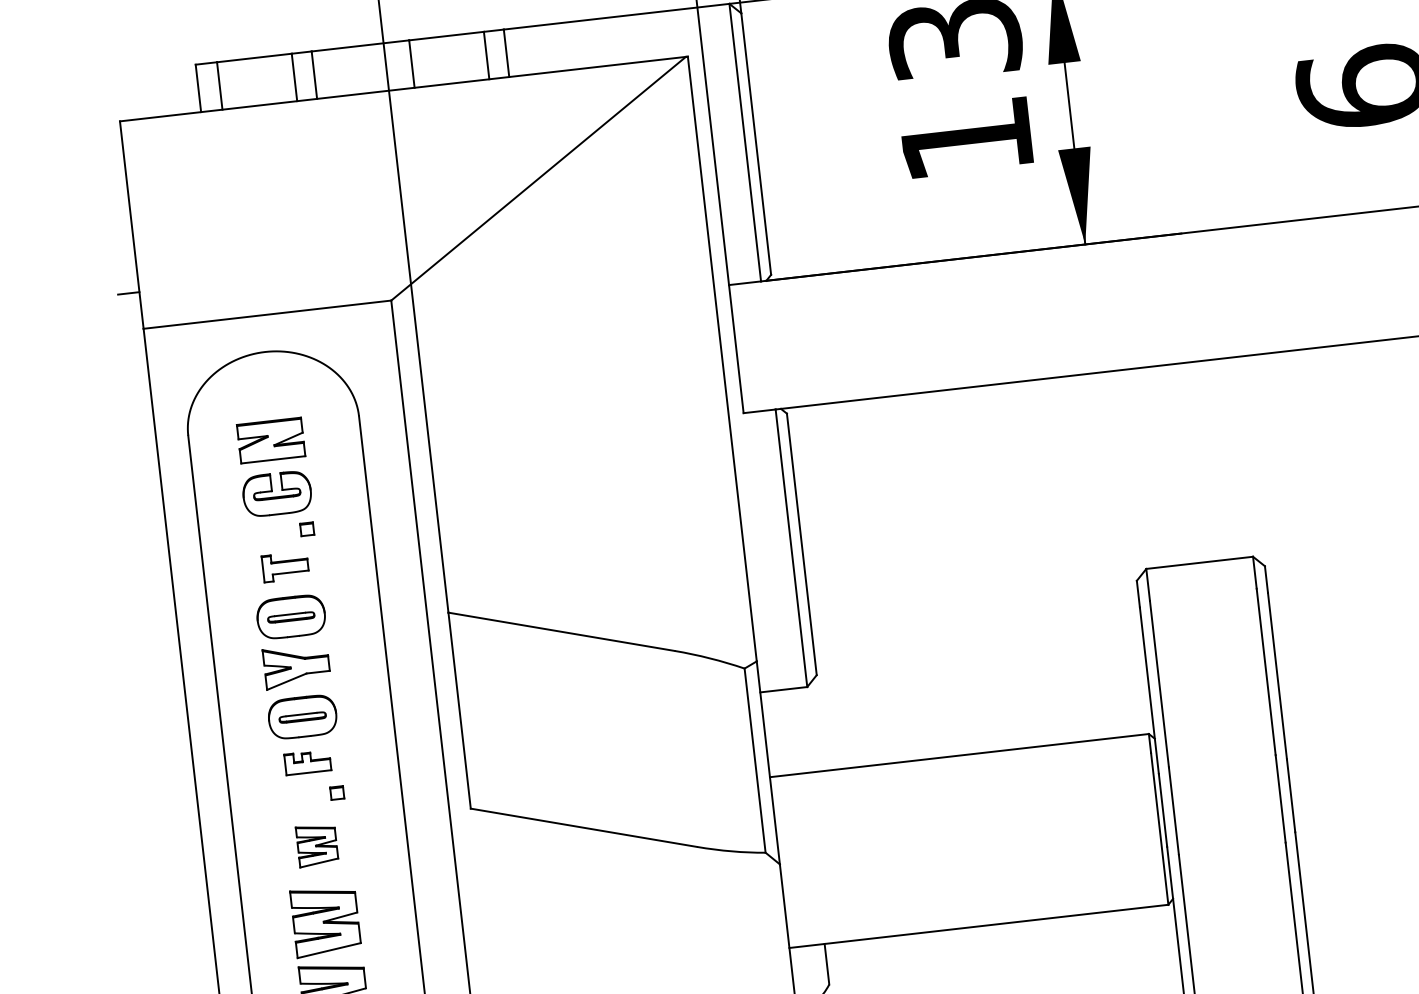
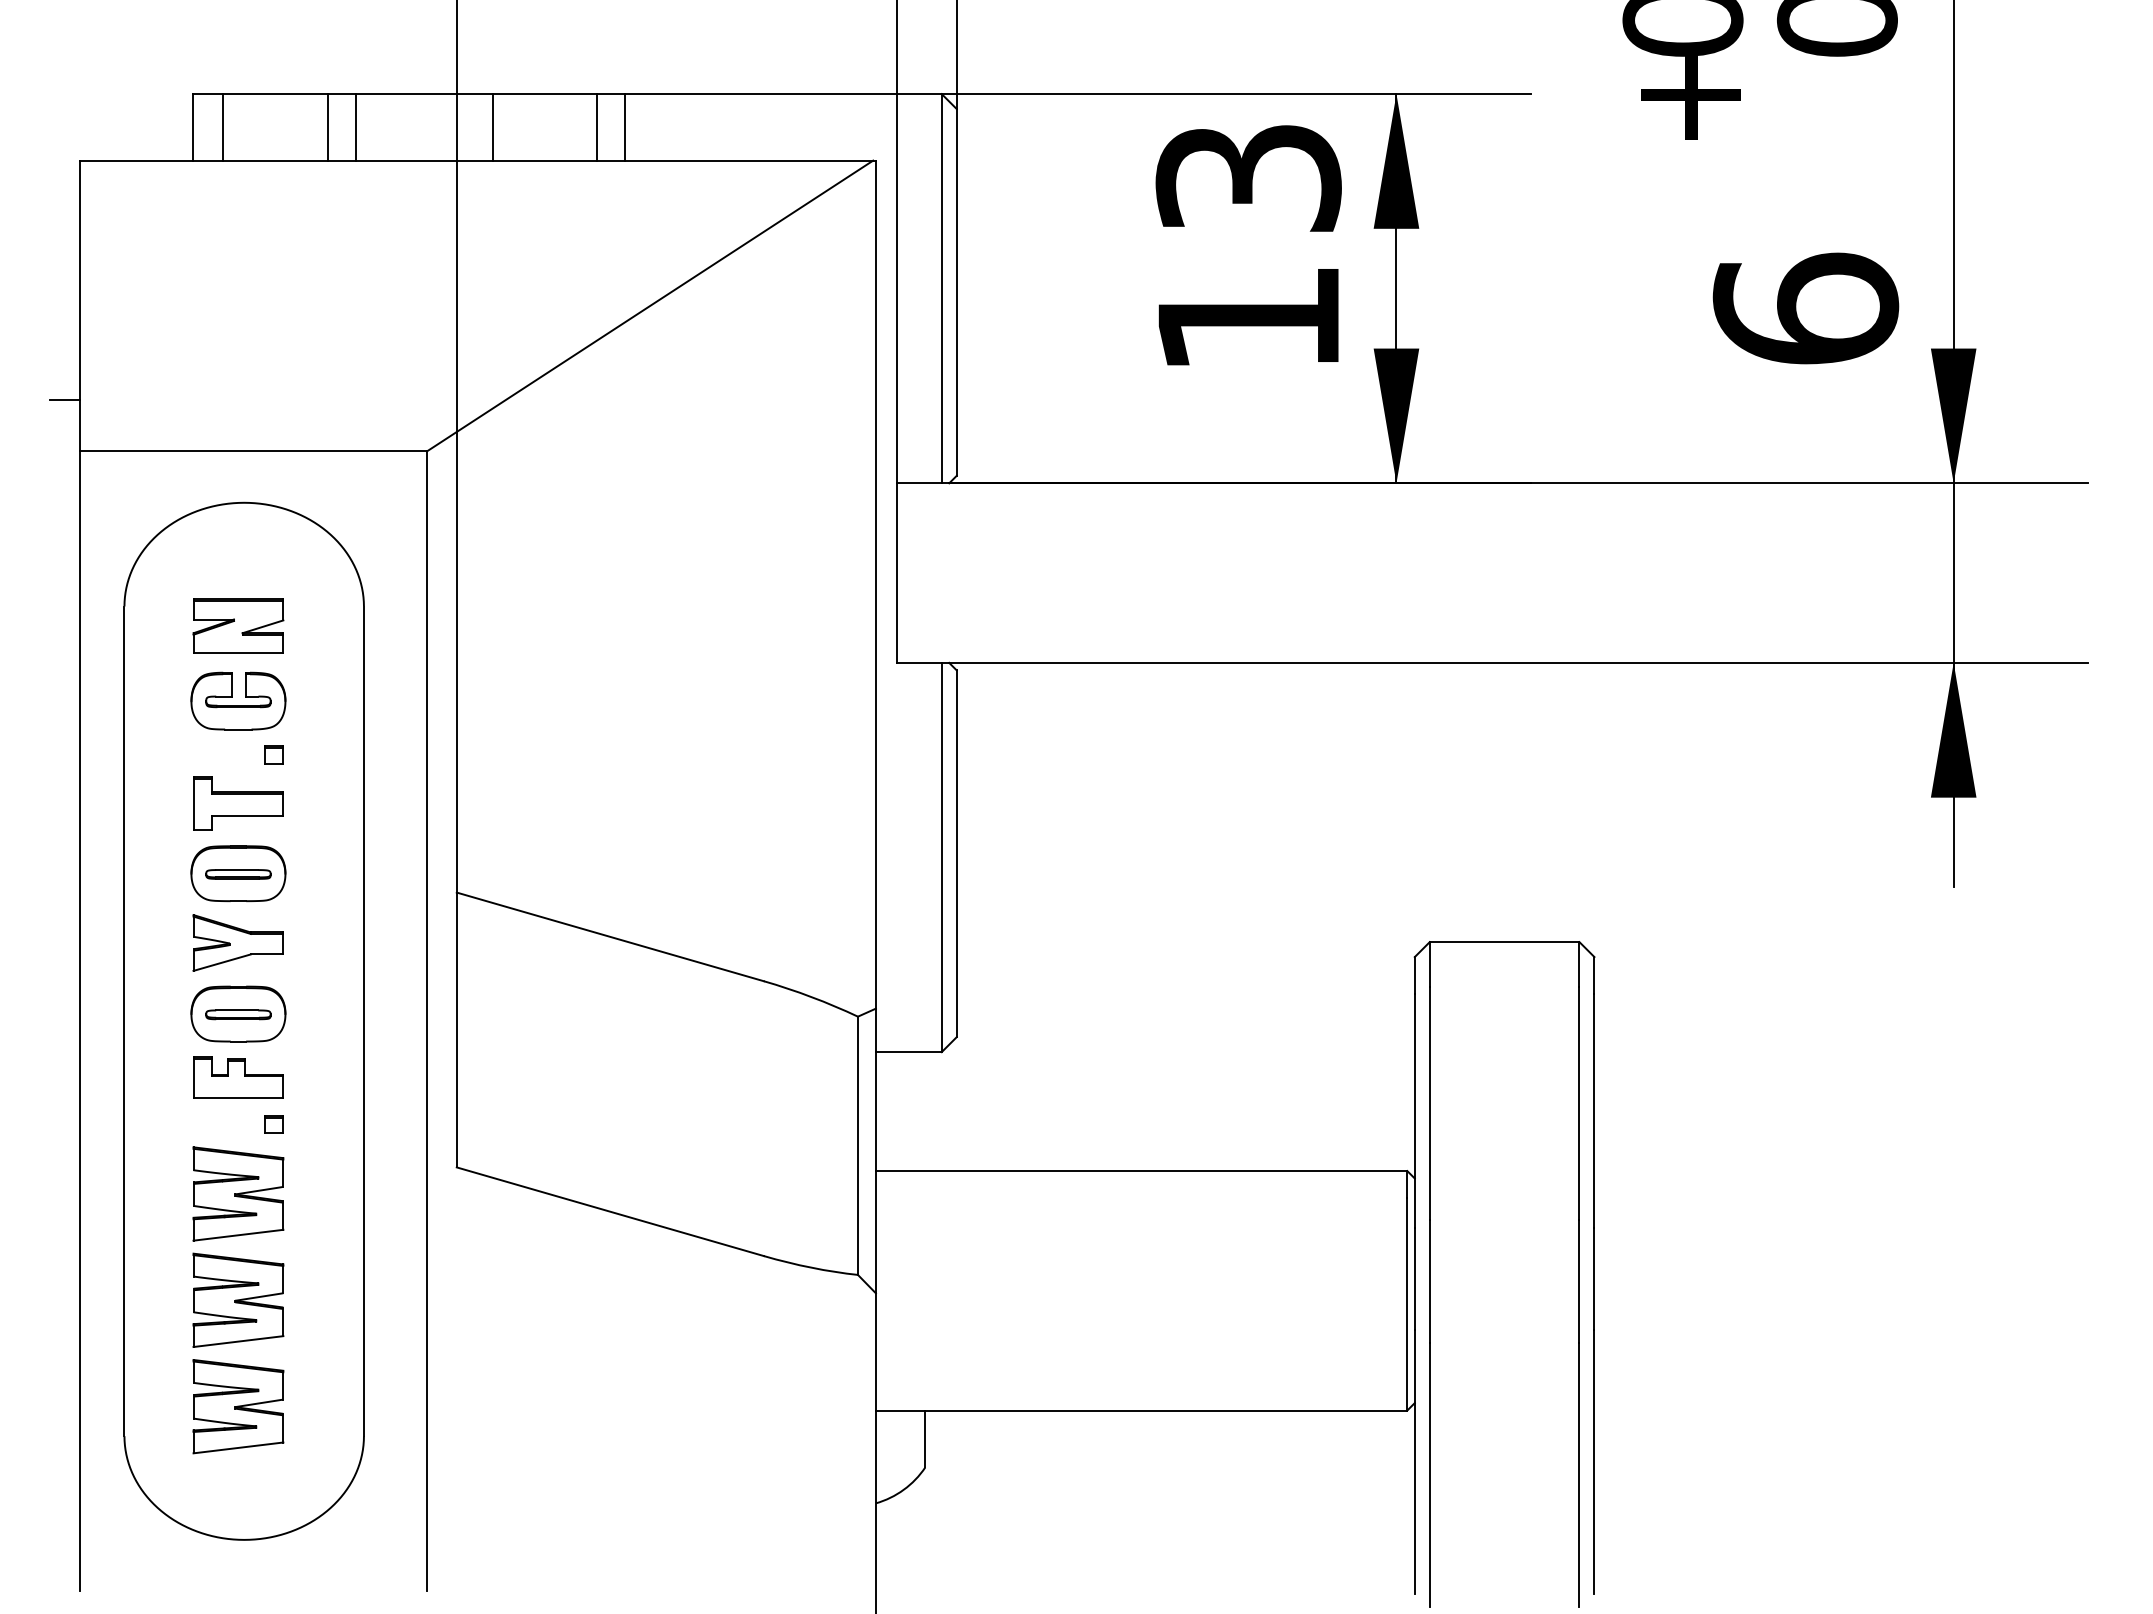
part: (285, 566) -> (238, 803), size x1.43
part: (307, 762) -> (238, 1077), size x1.43
part: (317, 844) -> (238, 1193), size x1.67

